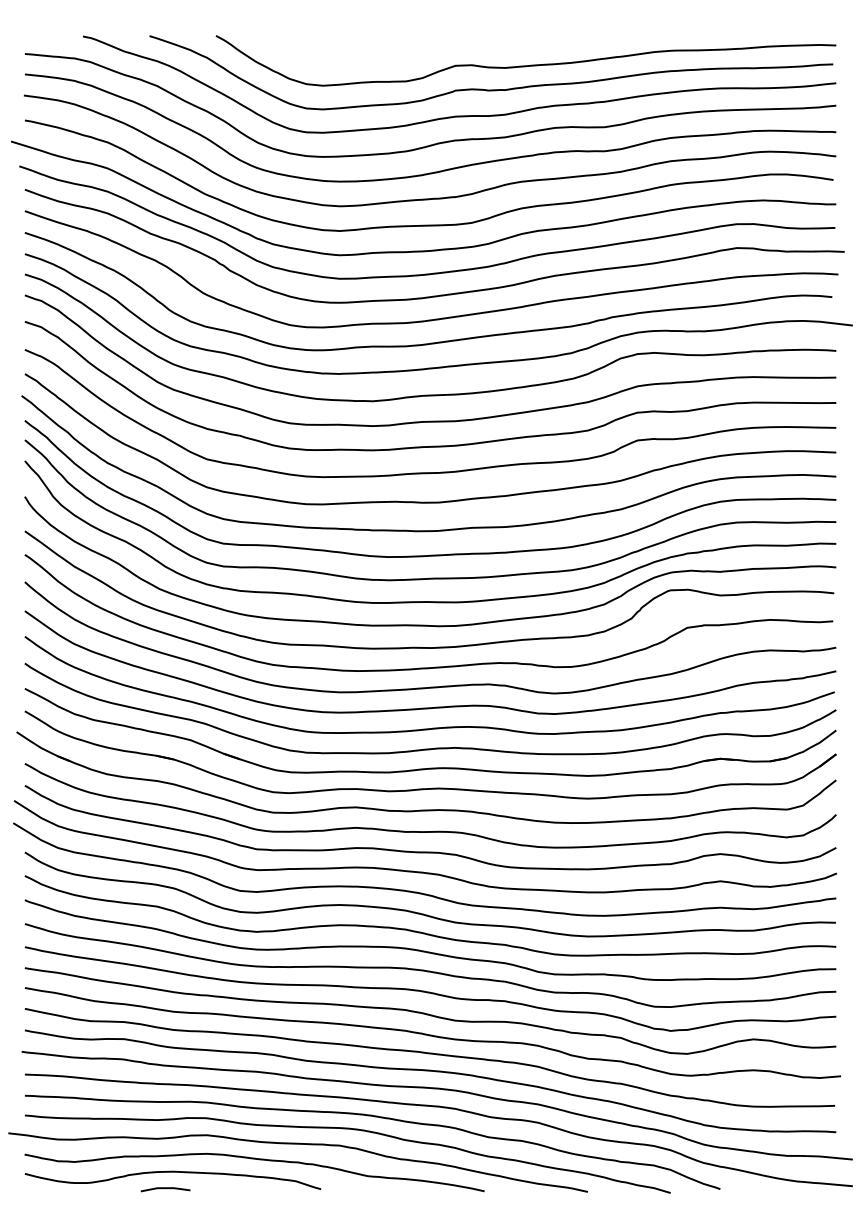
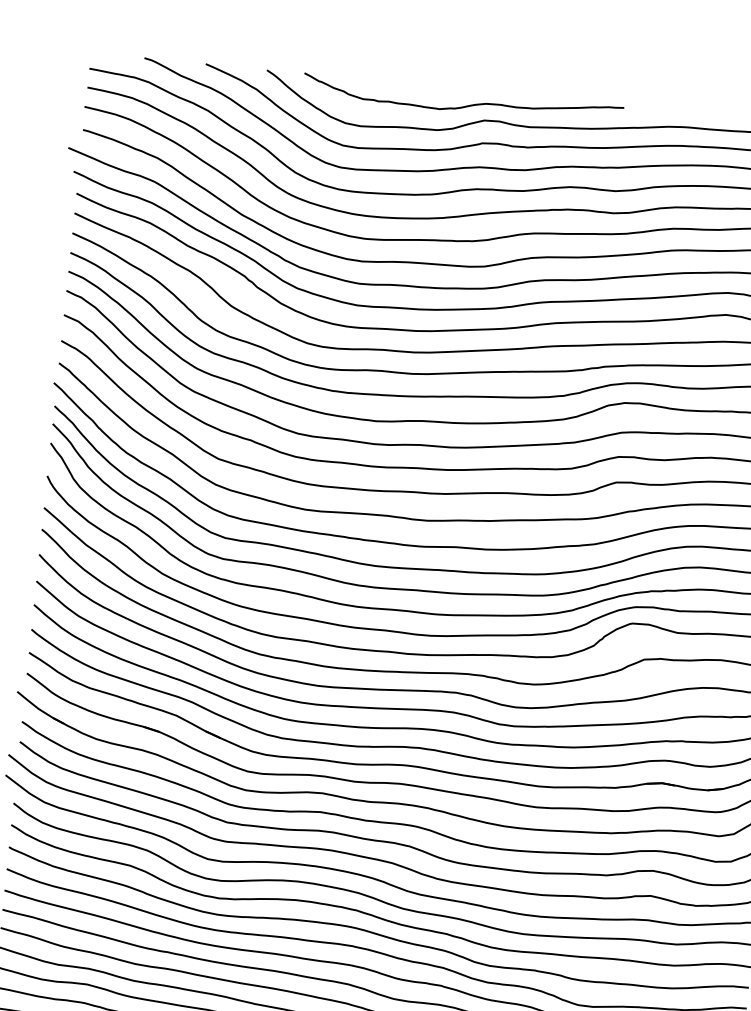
curve: (431, 52) -> (463, 105), added

